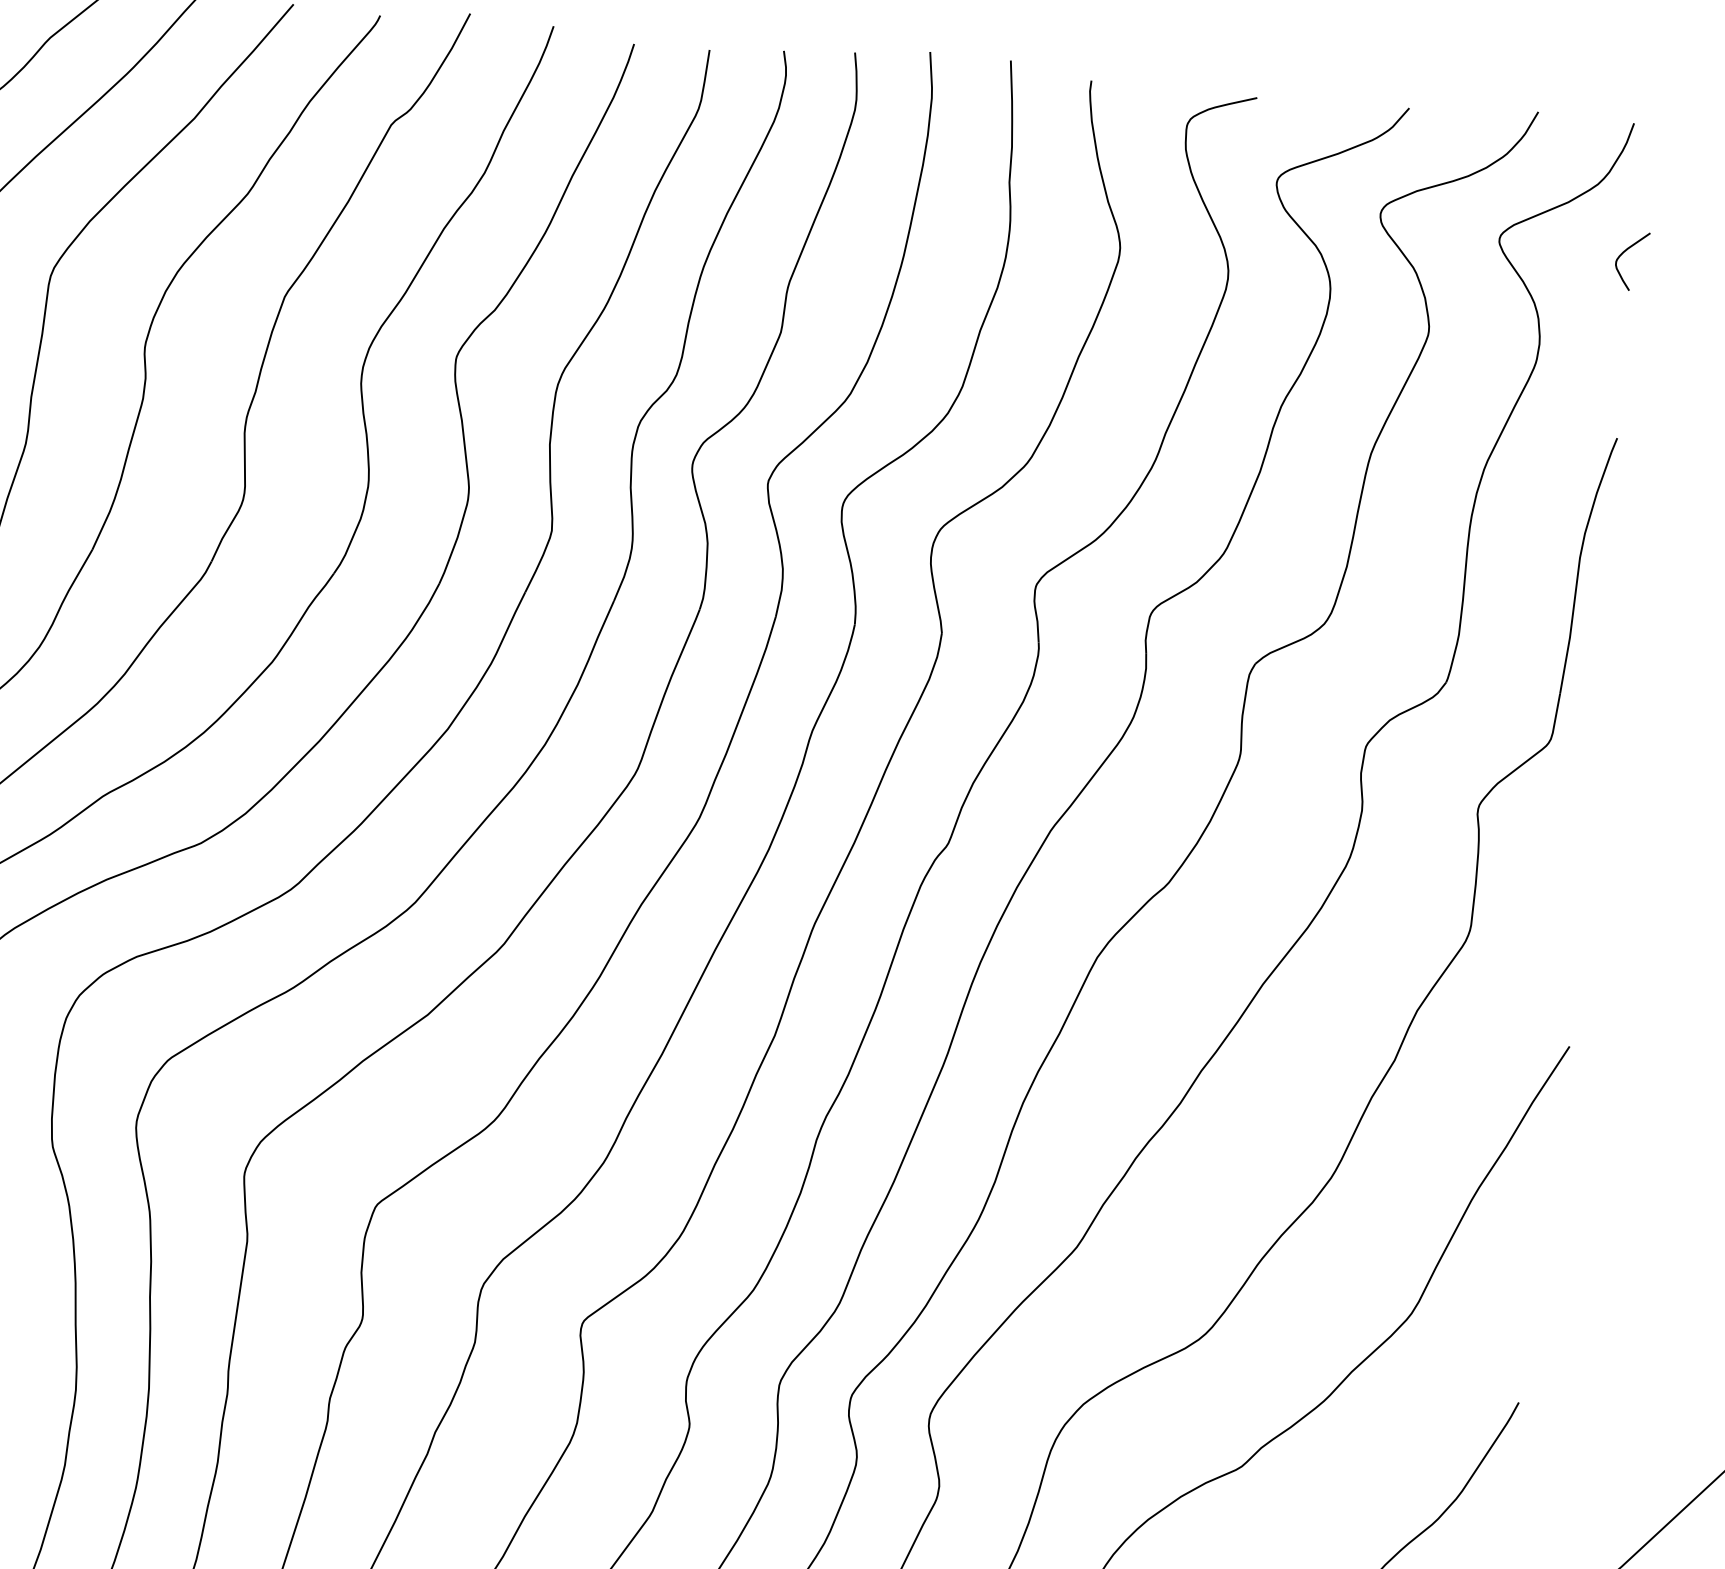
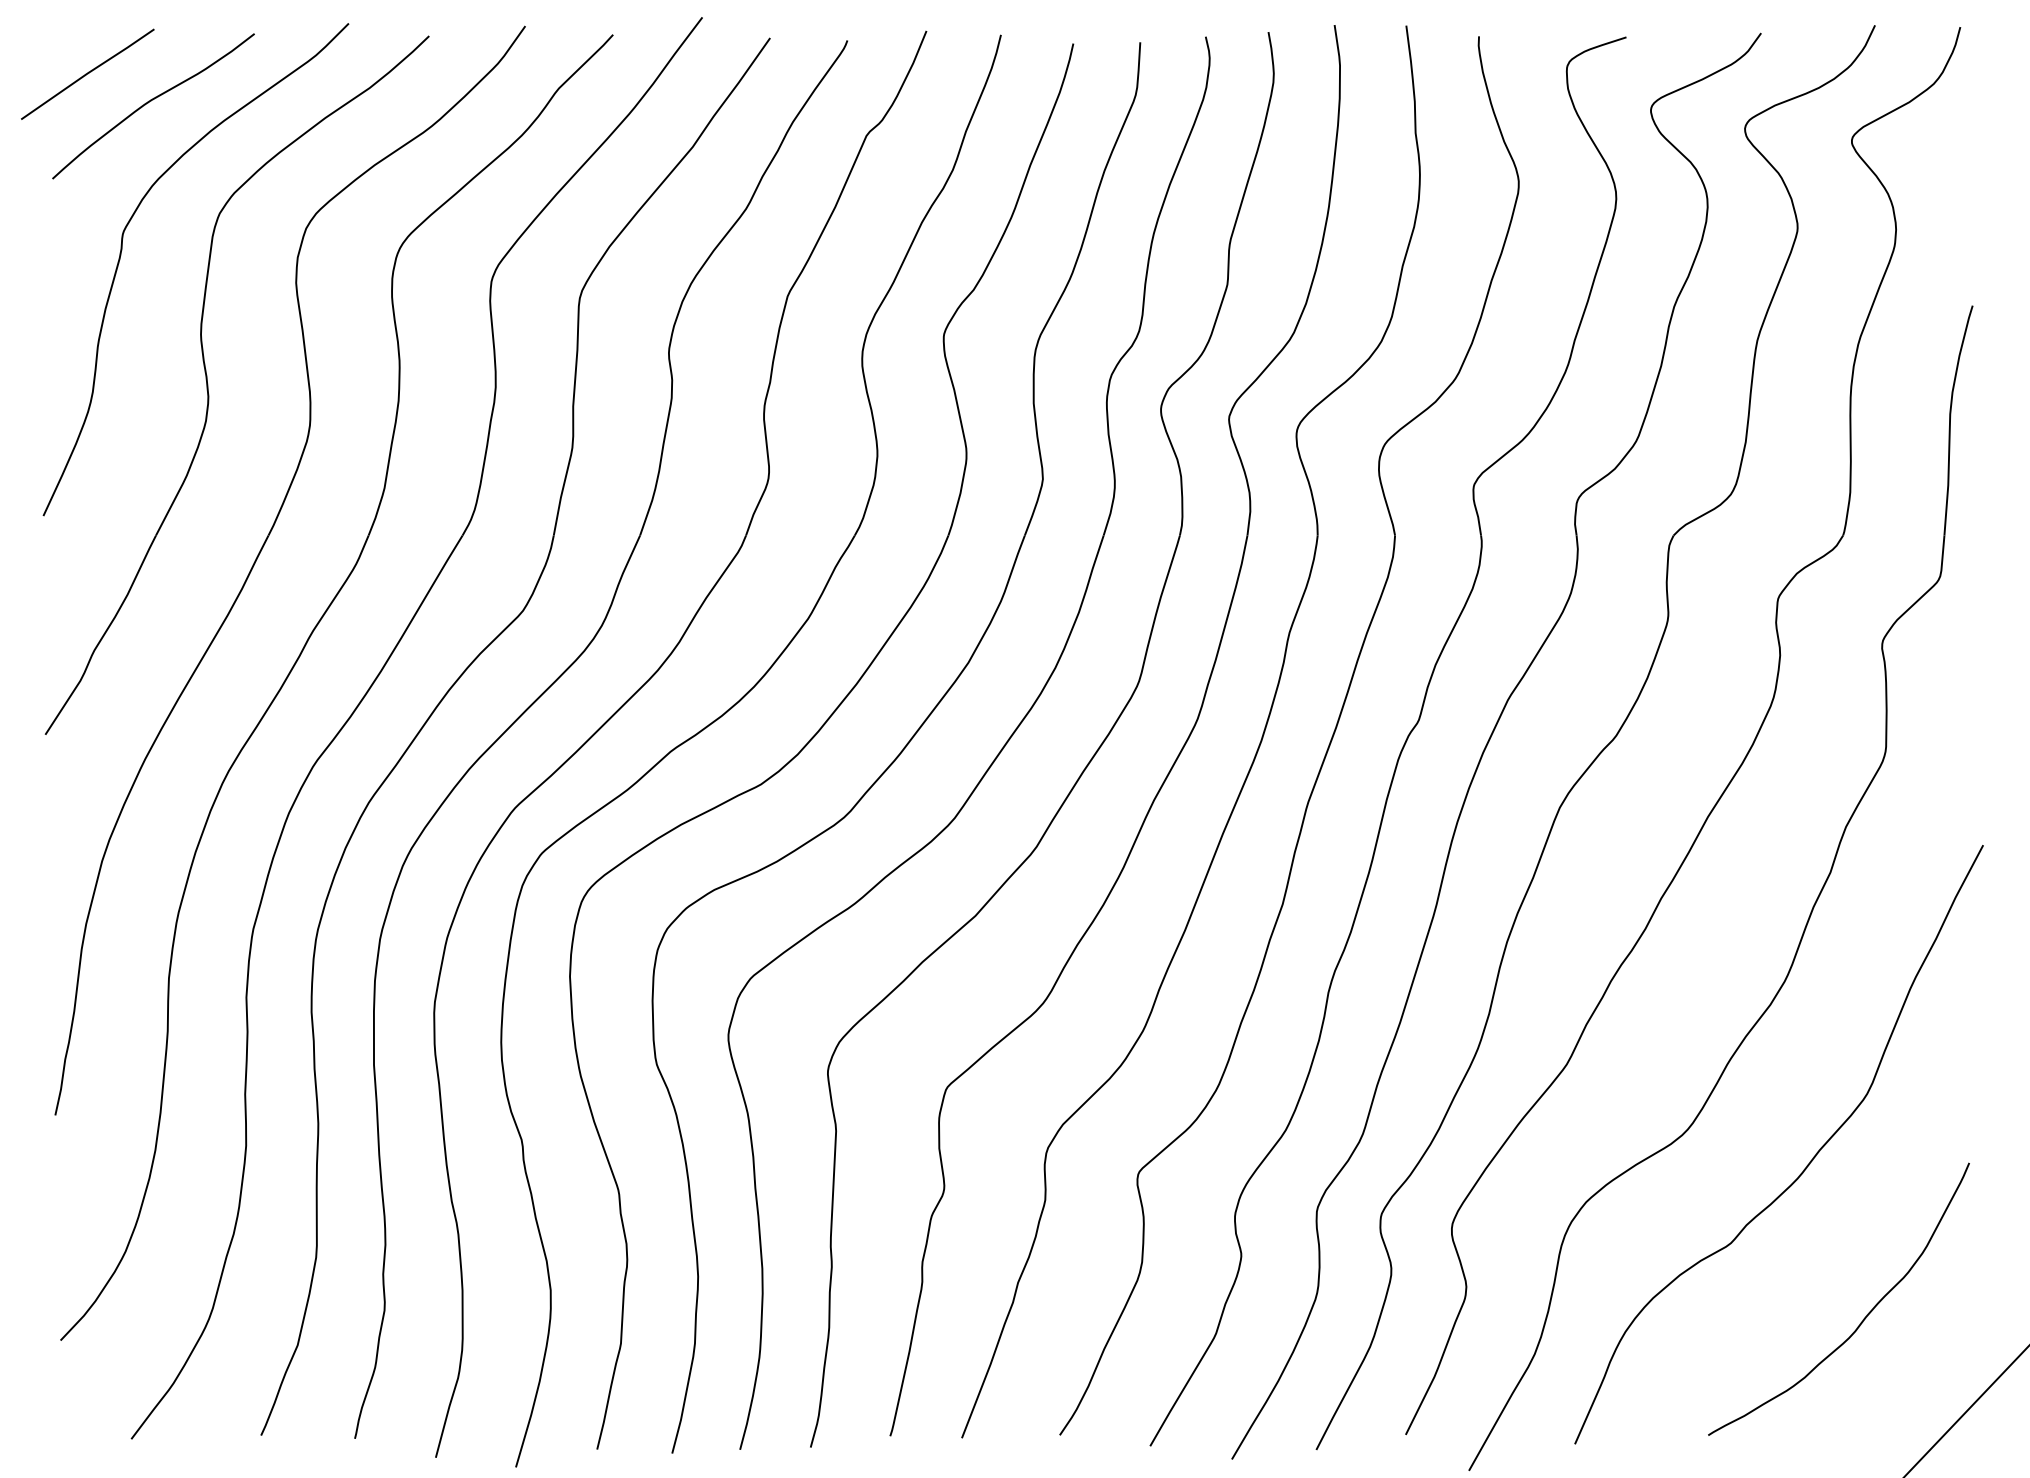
curve: (1625, 252) -> (1963, 141), removed

